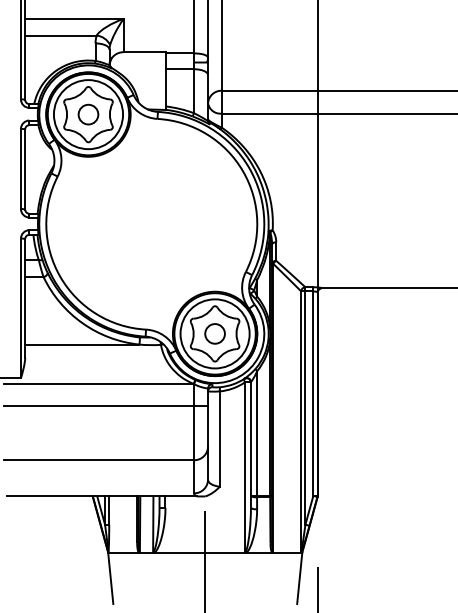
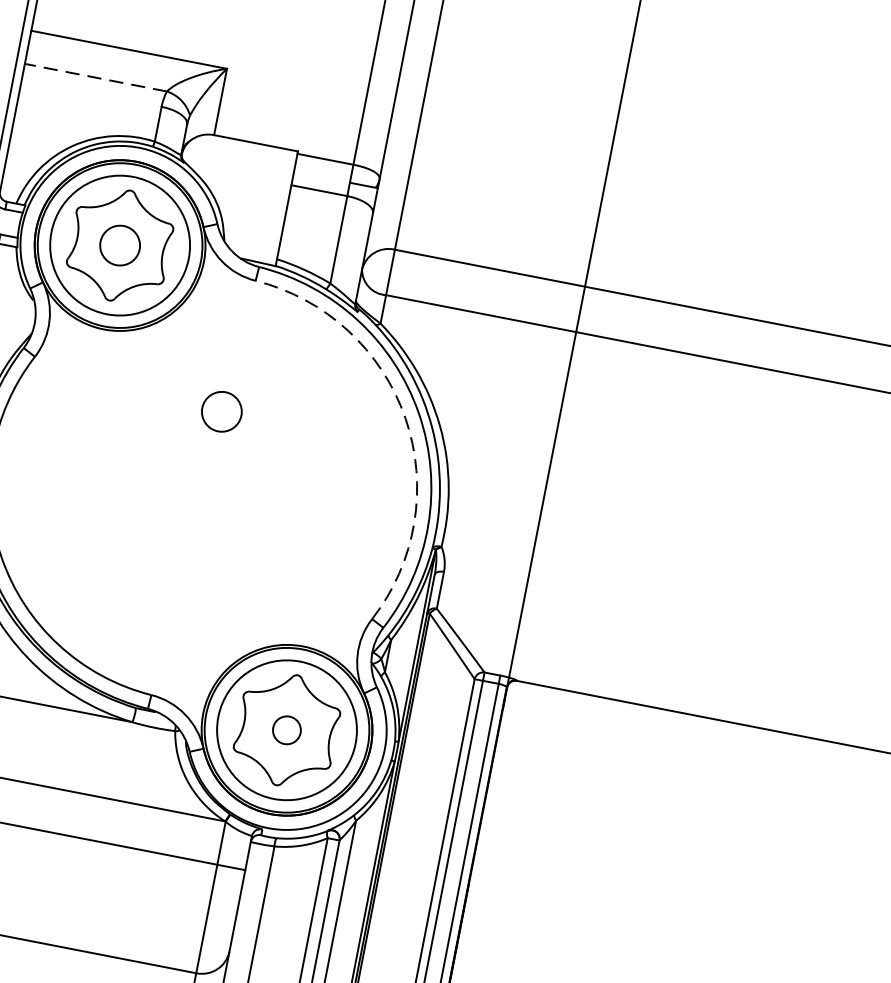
line: (60, 35) -> (95, 77), solid -> dashed
arc: (243, 171) -> (406, 418), solid -> dashed
circle: (153, 185) -> (221, 411), added
circle: (214, 333) -> (285, 729), size x0.7

